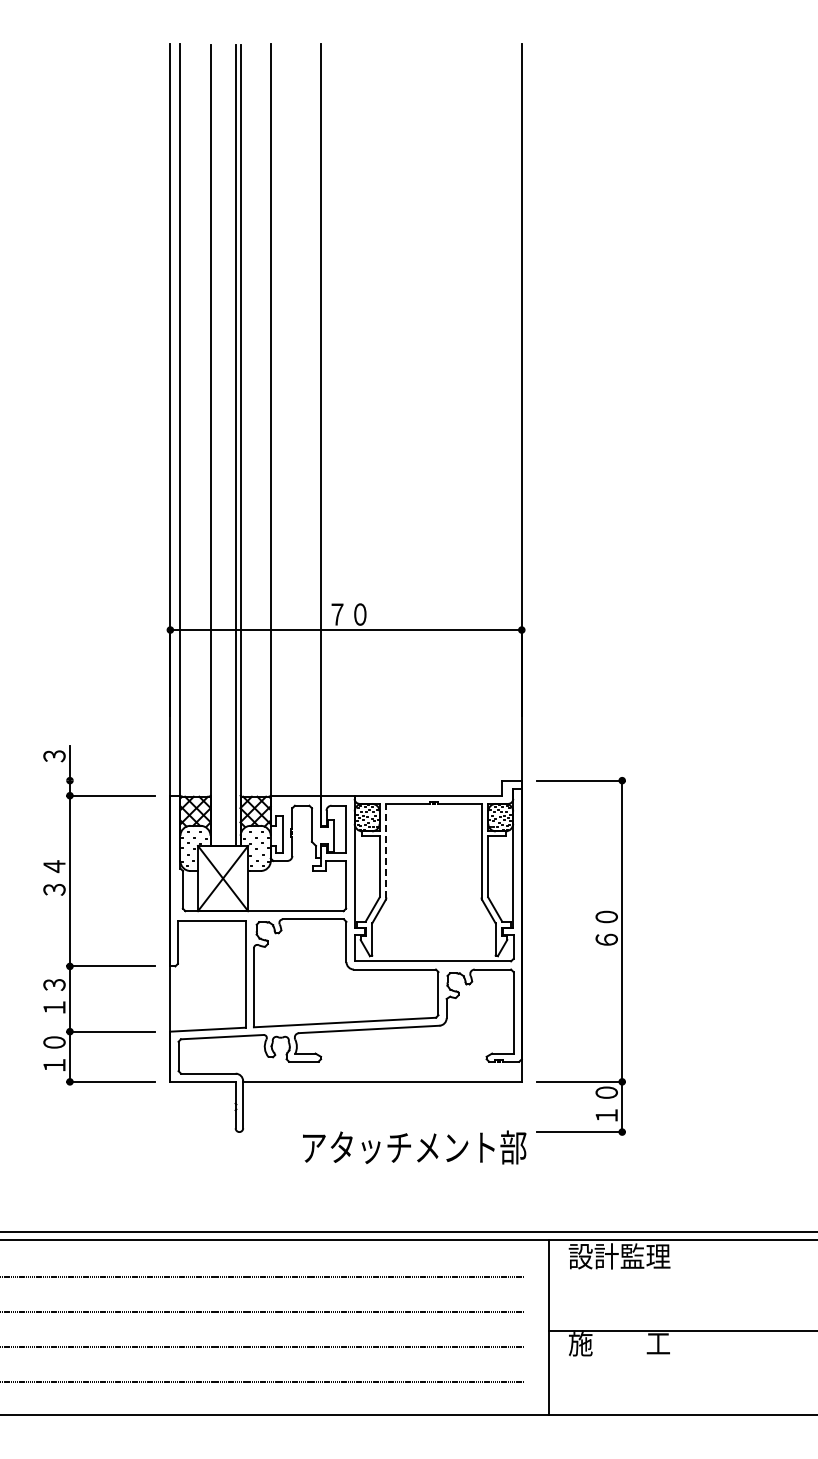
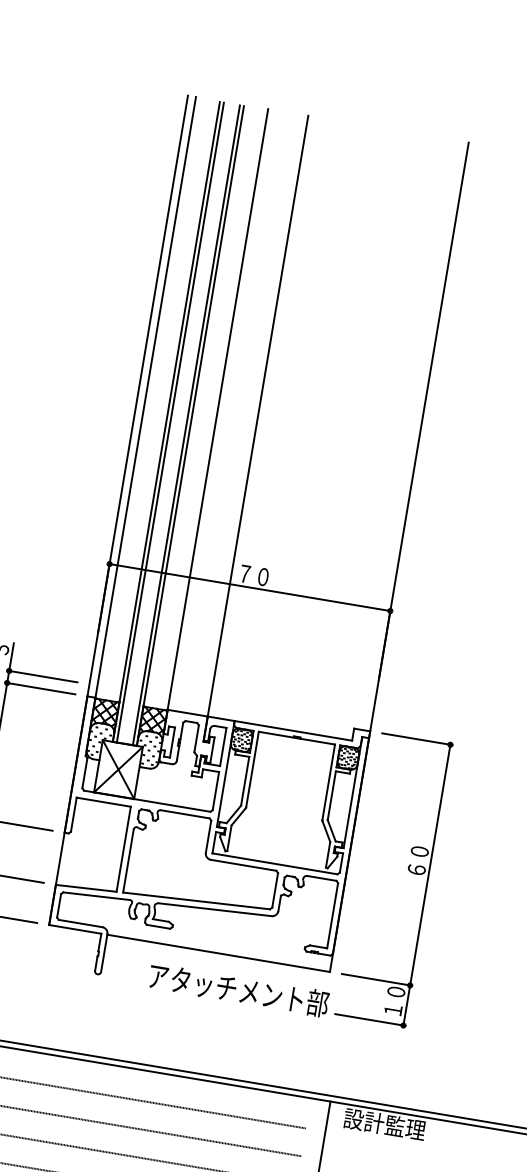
line: (215, 445) -> (170, 422), added
line: (111, 780) -> (42, 676), added
line: (386, 850) -> (252, 769), dashed -> solid
text: (414, 1147) -> (238, 990), moved

